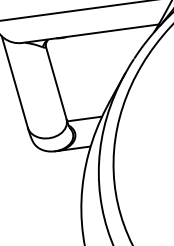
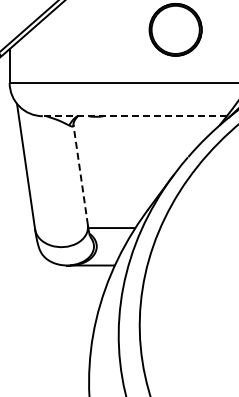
line: (90, 33) -> (134, 116), solid -> dashed
line: (56, 82) -> (80, 174), solid -> dashed

